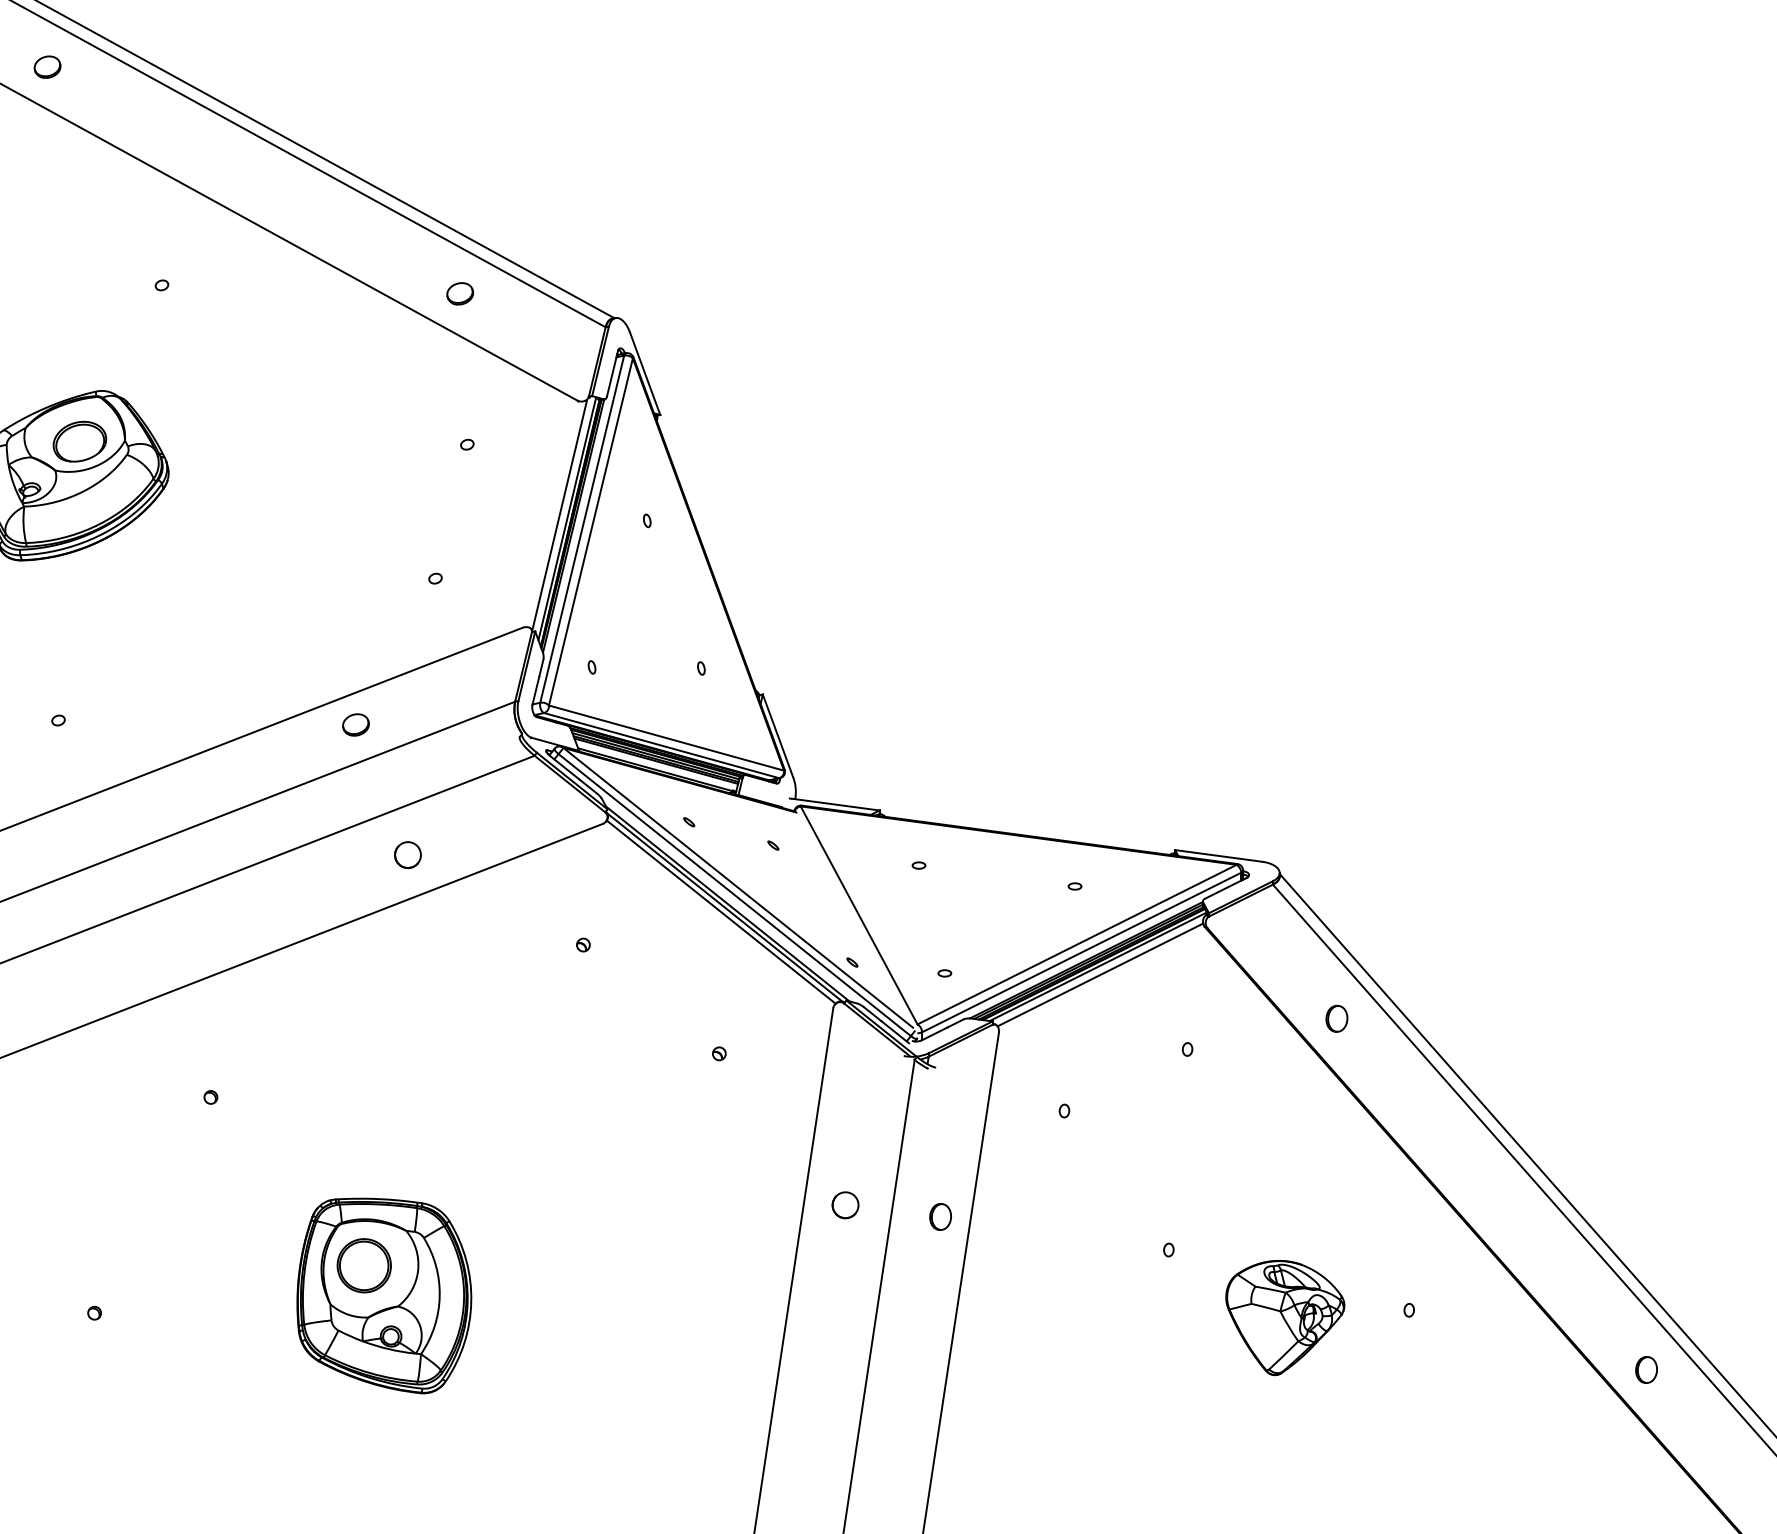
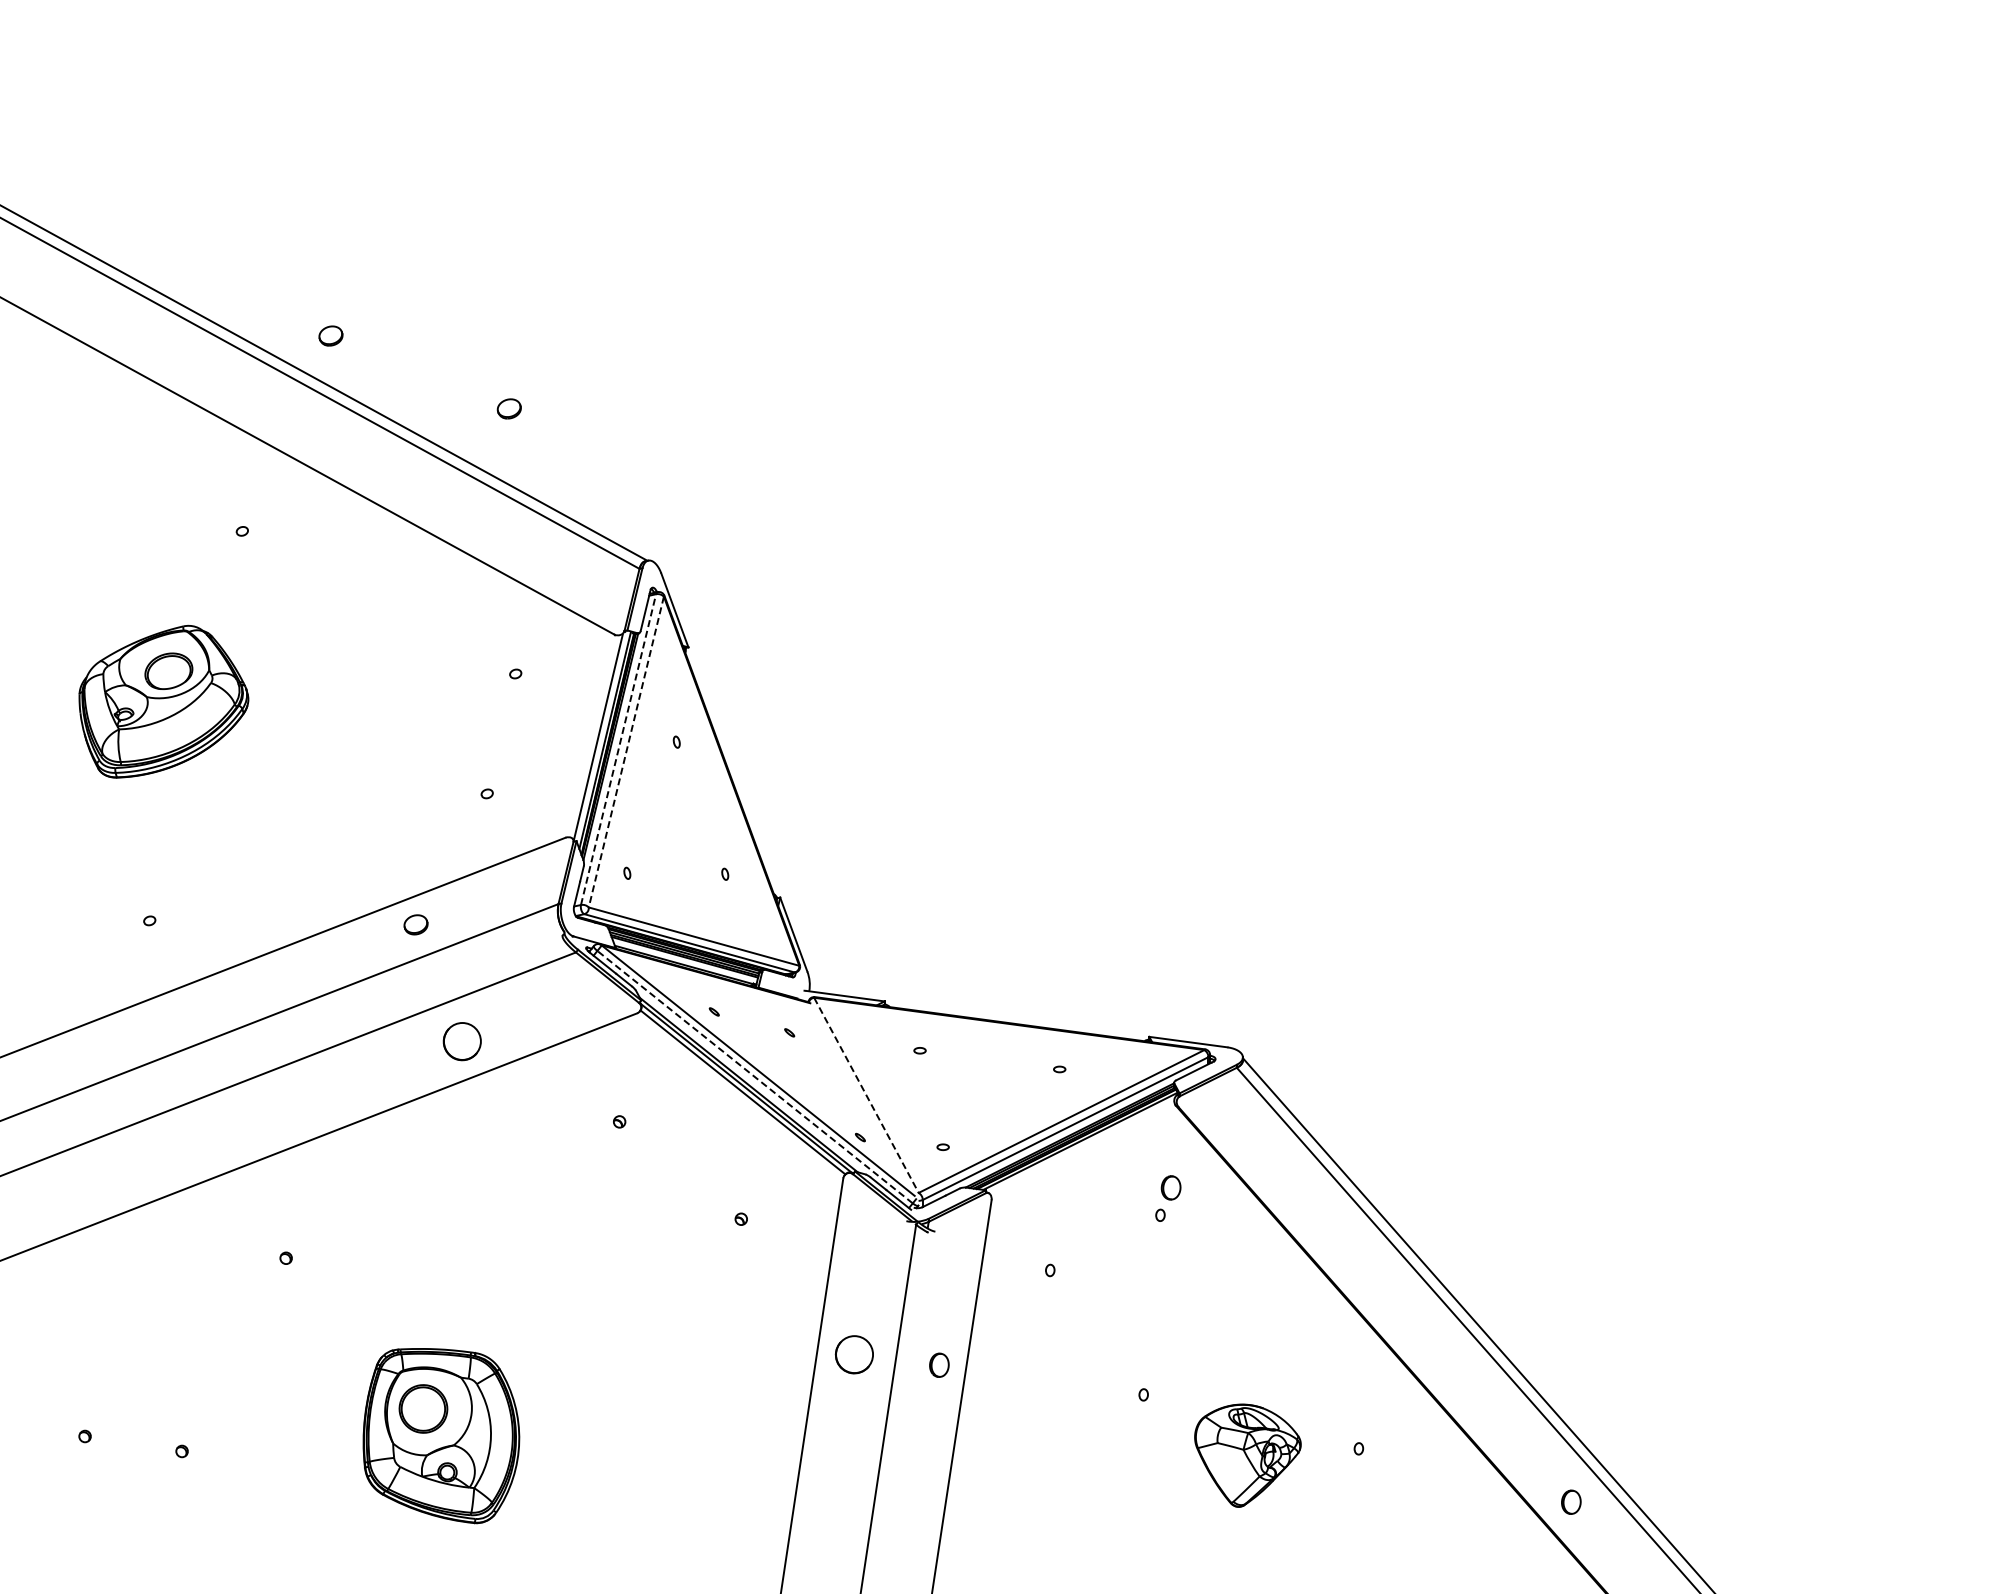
part: (47, 66) -> (330, 335), moved
part: (459, 293) -> (508, 408), moved
line: (582, 529) -> (618, 749), solid -> dashed
line: (591, 532) -> (626, 752), solid -> dashed
circle: (407, 854) -> (462, 1040), size x1.6
line: (735, 895) -> (755, 1077), solid -> dashed
line: (859, 915) -> (866, 1095), solid -> dashed
line: (1100, 974) -> (1082, 1148), removed
part: (1336, 1018) -> (1170, 1187), moved
circle: (844, 1204) -> (853, 1354), size x1.6

